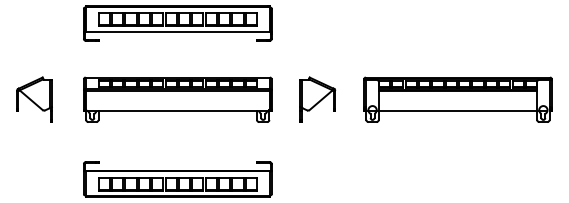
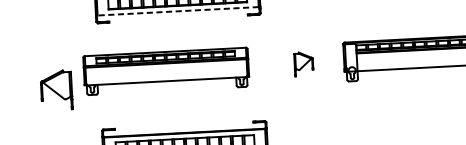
line: (177, 31) -> (177, 10), solid -> dashed
part: (34, 99) -> (56, 90), moved
part: (177, 99) -> (166, 71), moved
part: (317, 99) -> (303, 63), size x0.6

